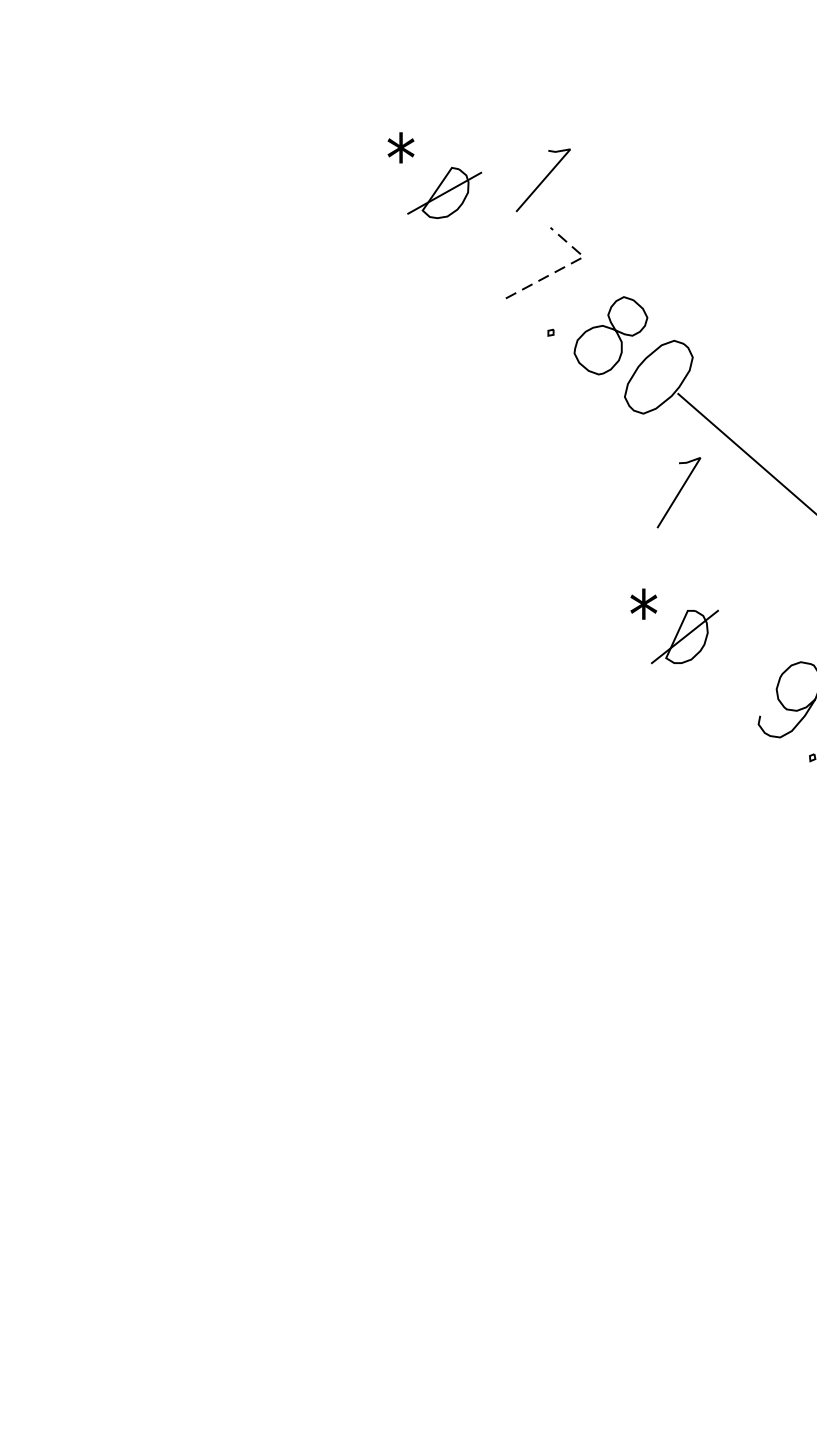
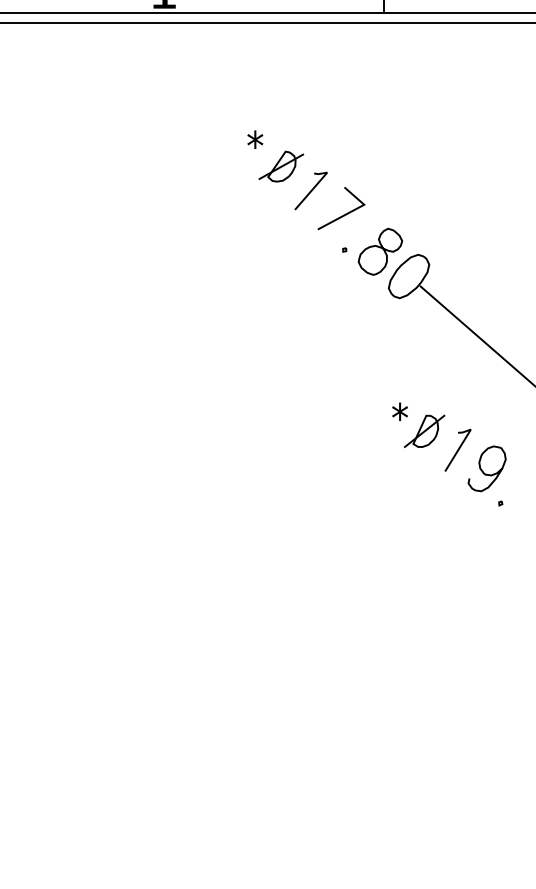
line: (542, 179) -> (310, 190), moved
line: (565, 266) -> (353, 210), dashed -> solid
line: (678, 491) -> (457, 449), moved

